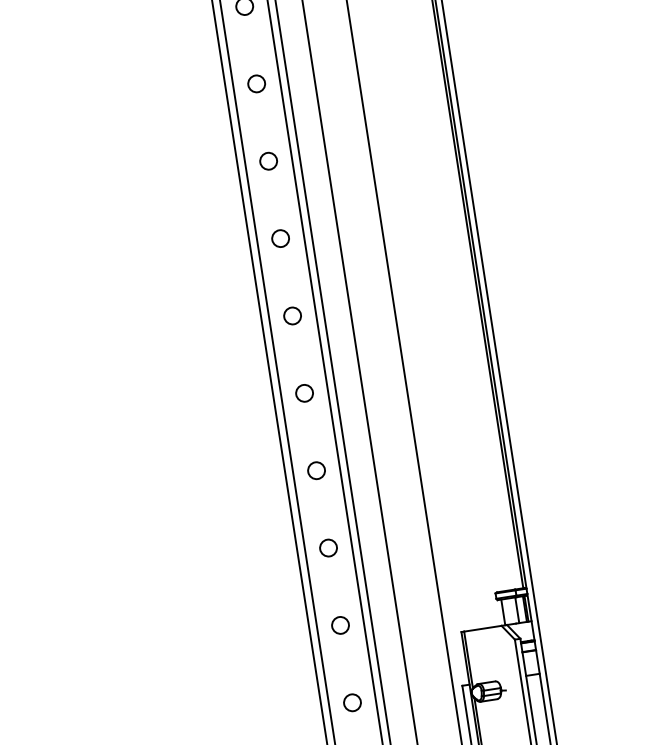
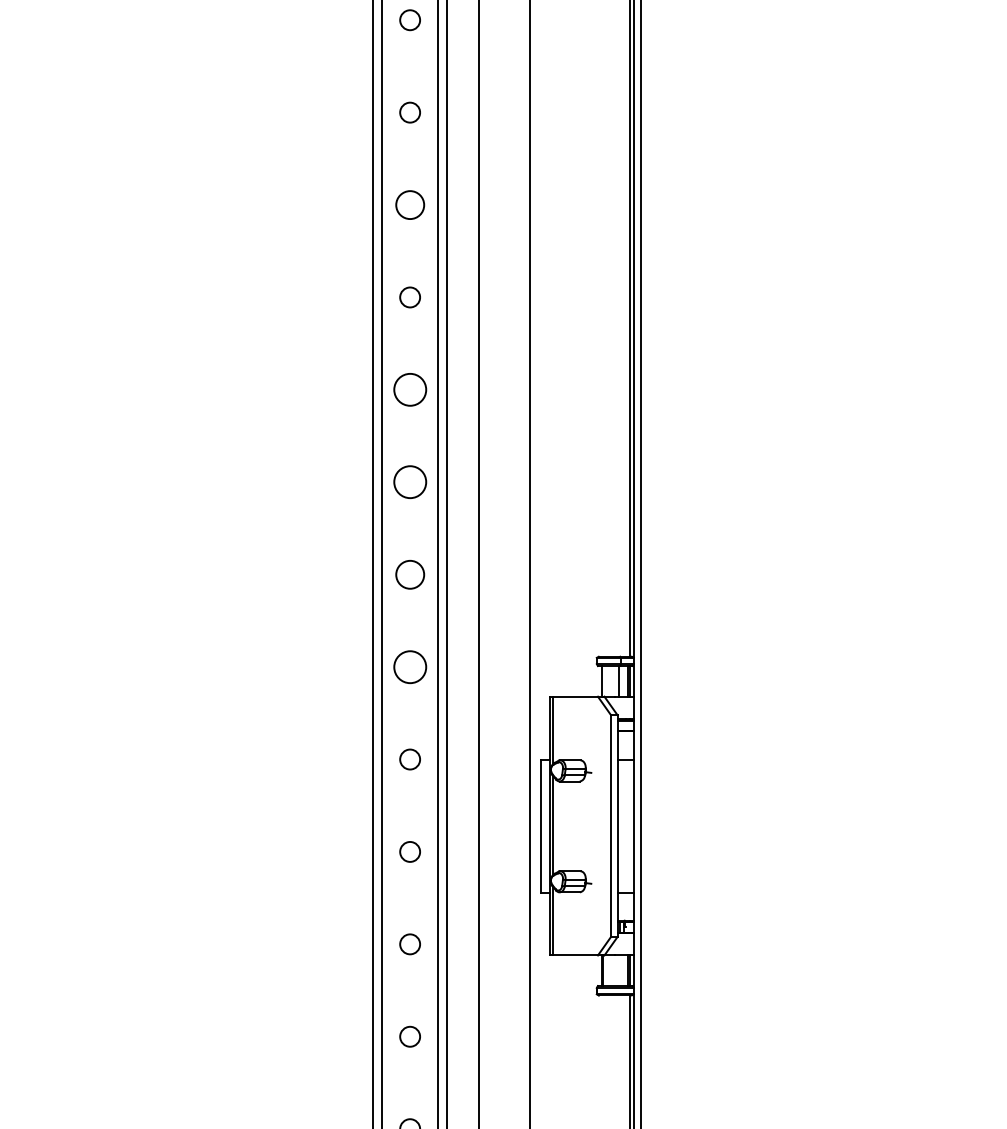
circle: (280, 238) -> (409, 204), size x1.4
circle: (304, 393) -> (409, 389), size x1.6
circle: (316, 470) -> (409, 482), size x1.6
circle: (327, 547) -> (409, 574), size x1.4
circle: (339, 624) -> (409, 666), size x1.6

